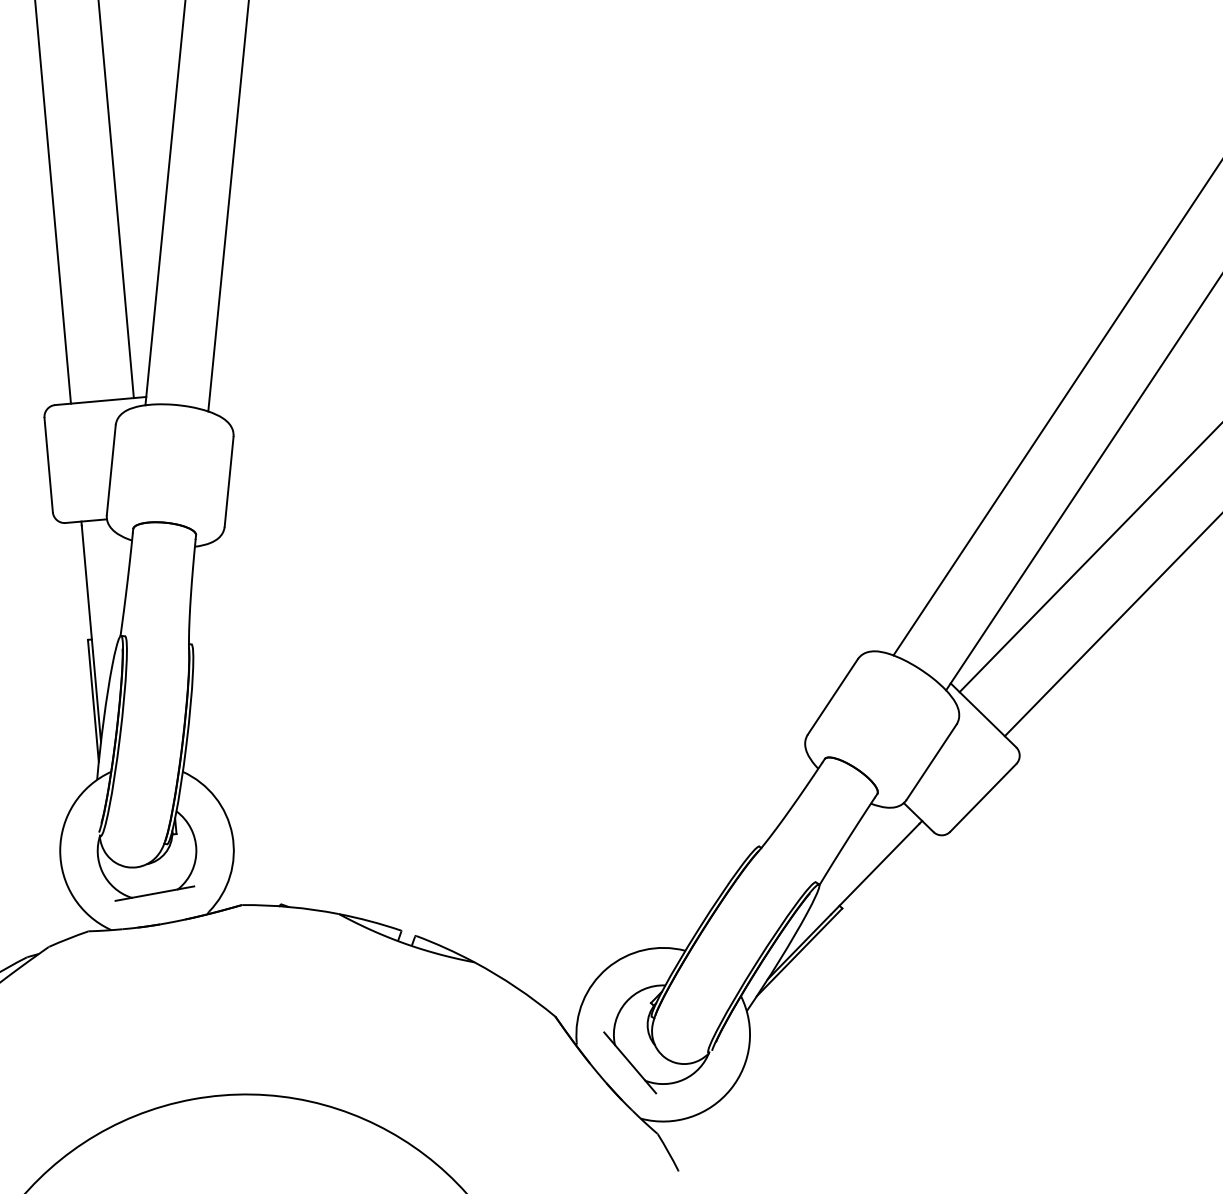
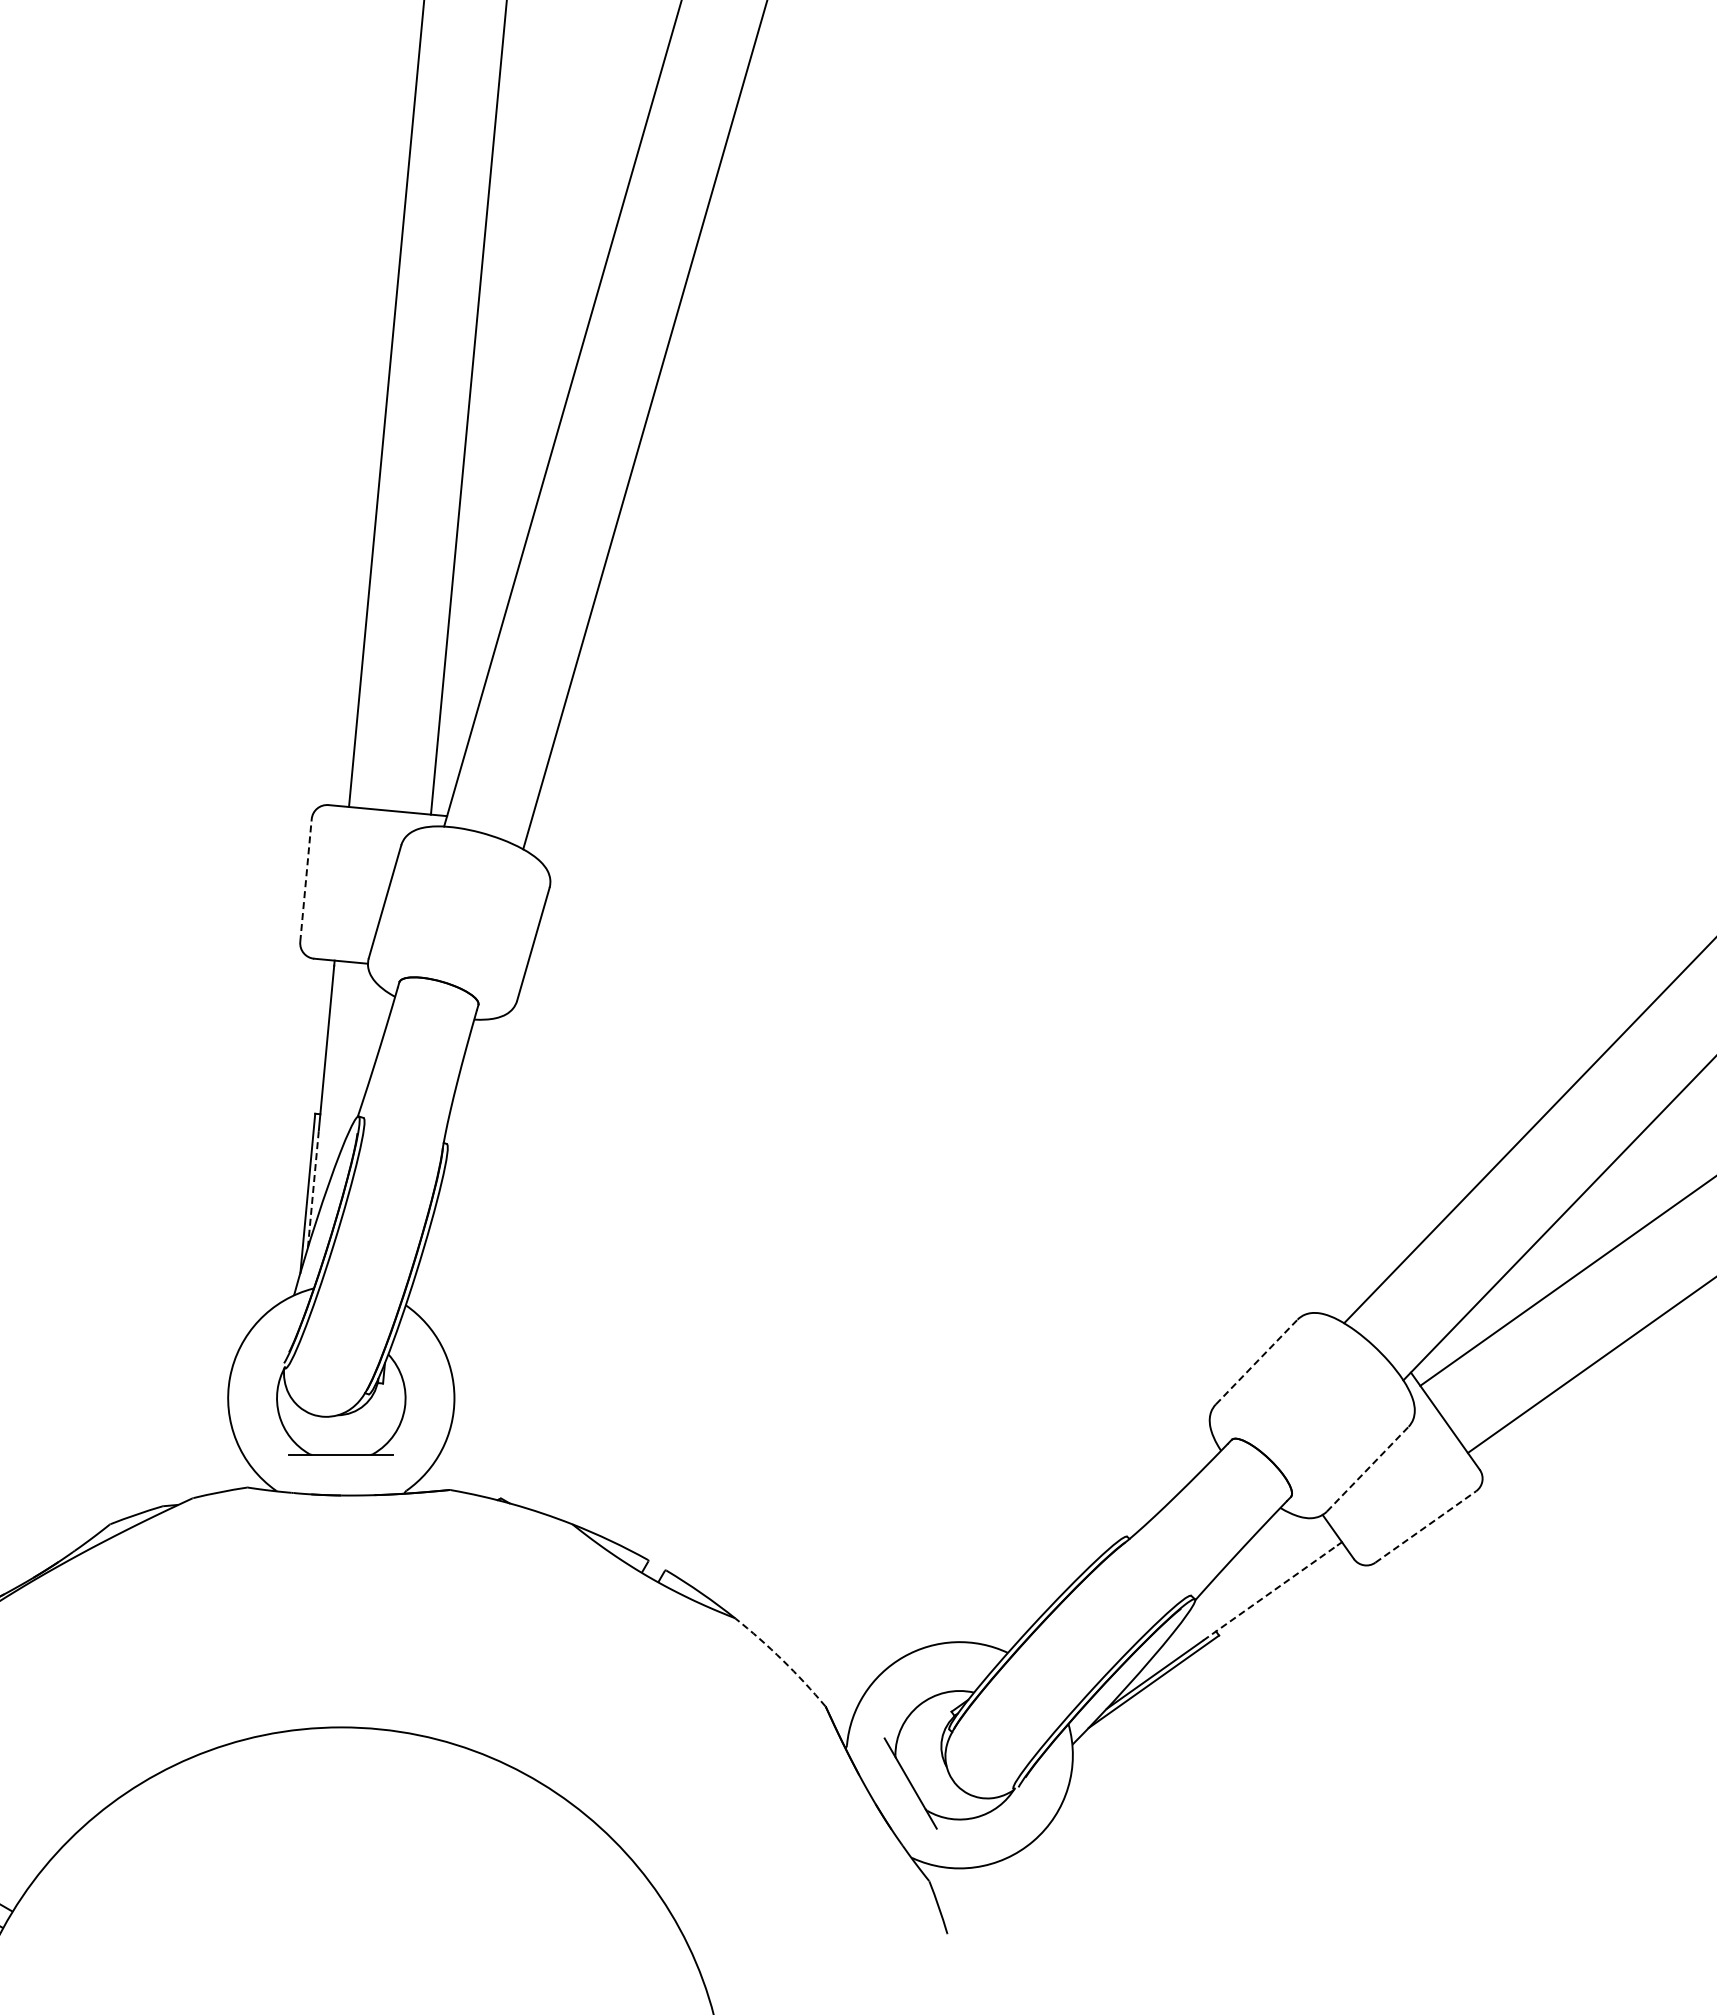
line: (49, 465) -> (306, 880), solid -> dashed
line: (97, 696) -> (313, 1188), solid -> dashed
line: (832, 697) -> (1256, 1362), solid -> dashed
line: (931, 762) -> (1367, 1469), solid -> dashed
line: (983, 797) -> (1425, 1526), solid -> dashed
line: (875, 868) -> (1270, 1592), solid -> dashed
arc: (516, 987) -> (782, 1660), solid -> dashed

